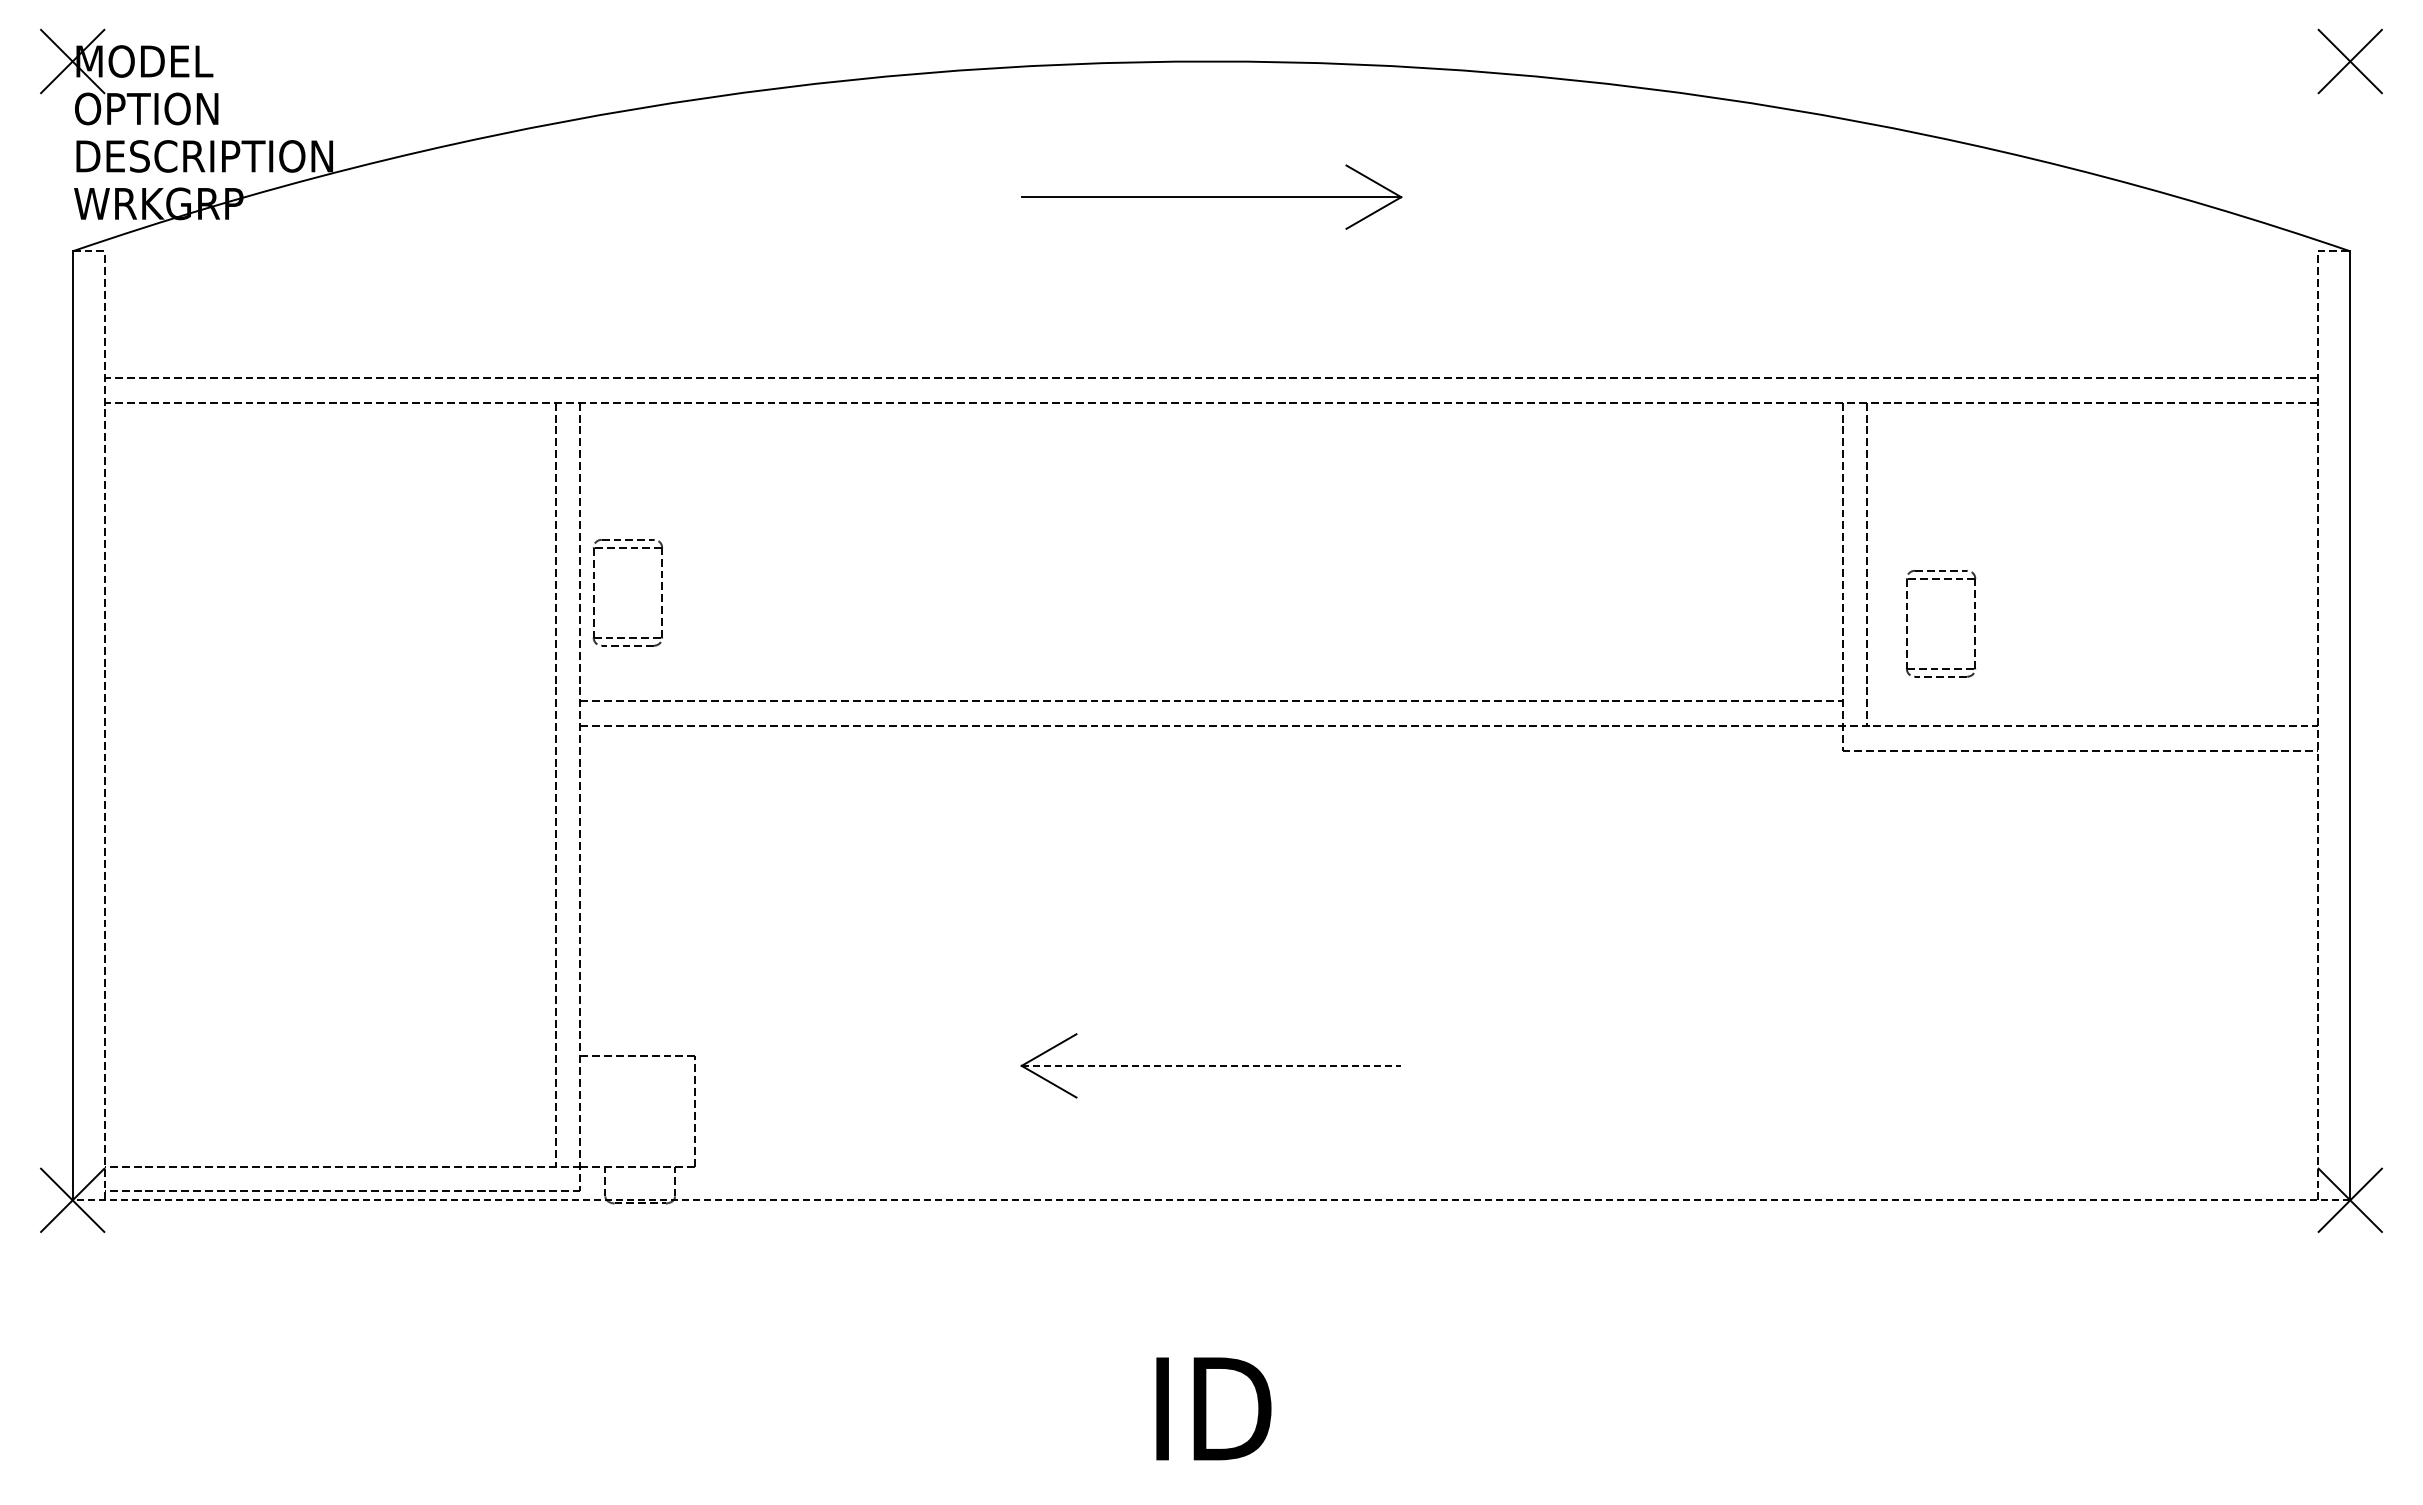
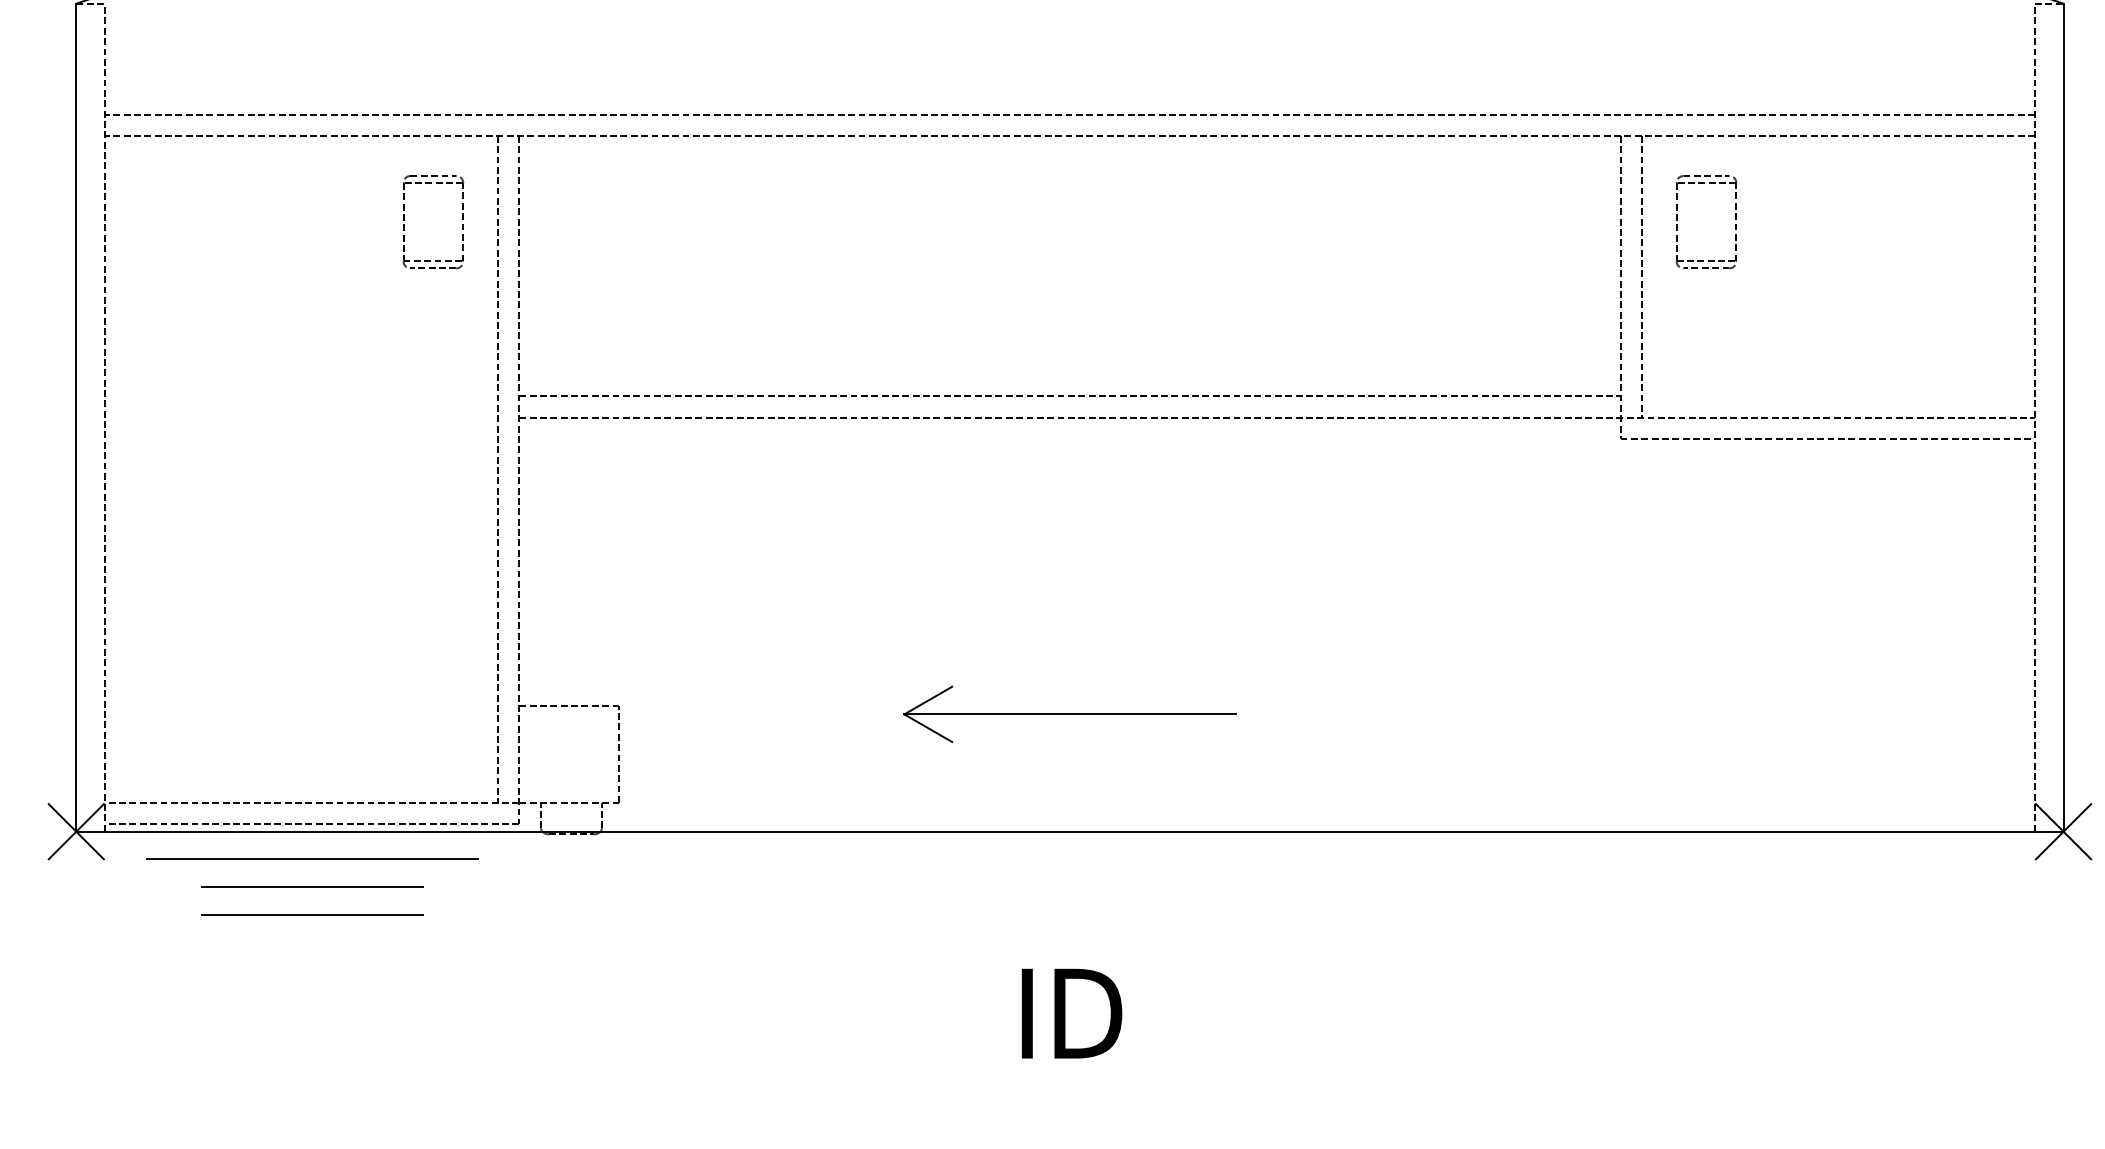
part: (594, 590) -> (404, 220), moved
part: (1974, 625) -> (1735, 223), moved
line: (1211, 1065) -> (1069, 714), dashed -> solid
line: (1211, 1200) -> (1069, 831), dashed -> solid
line: (342, 1231) -> (311, 858), added
line: (342, 1263) -> (311, 886), added
line: (342, 1295) -> (311, 914), added

